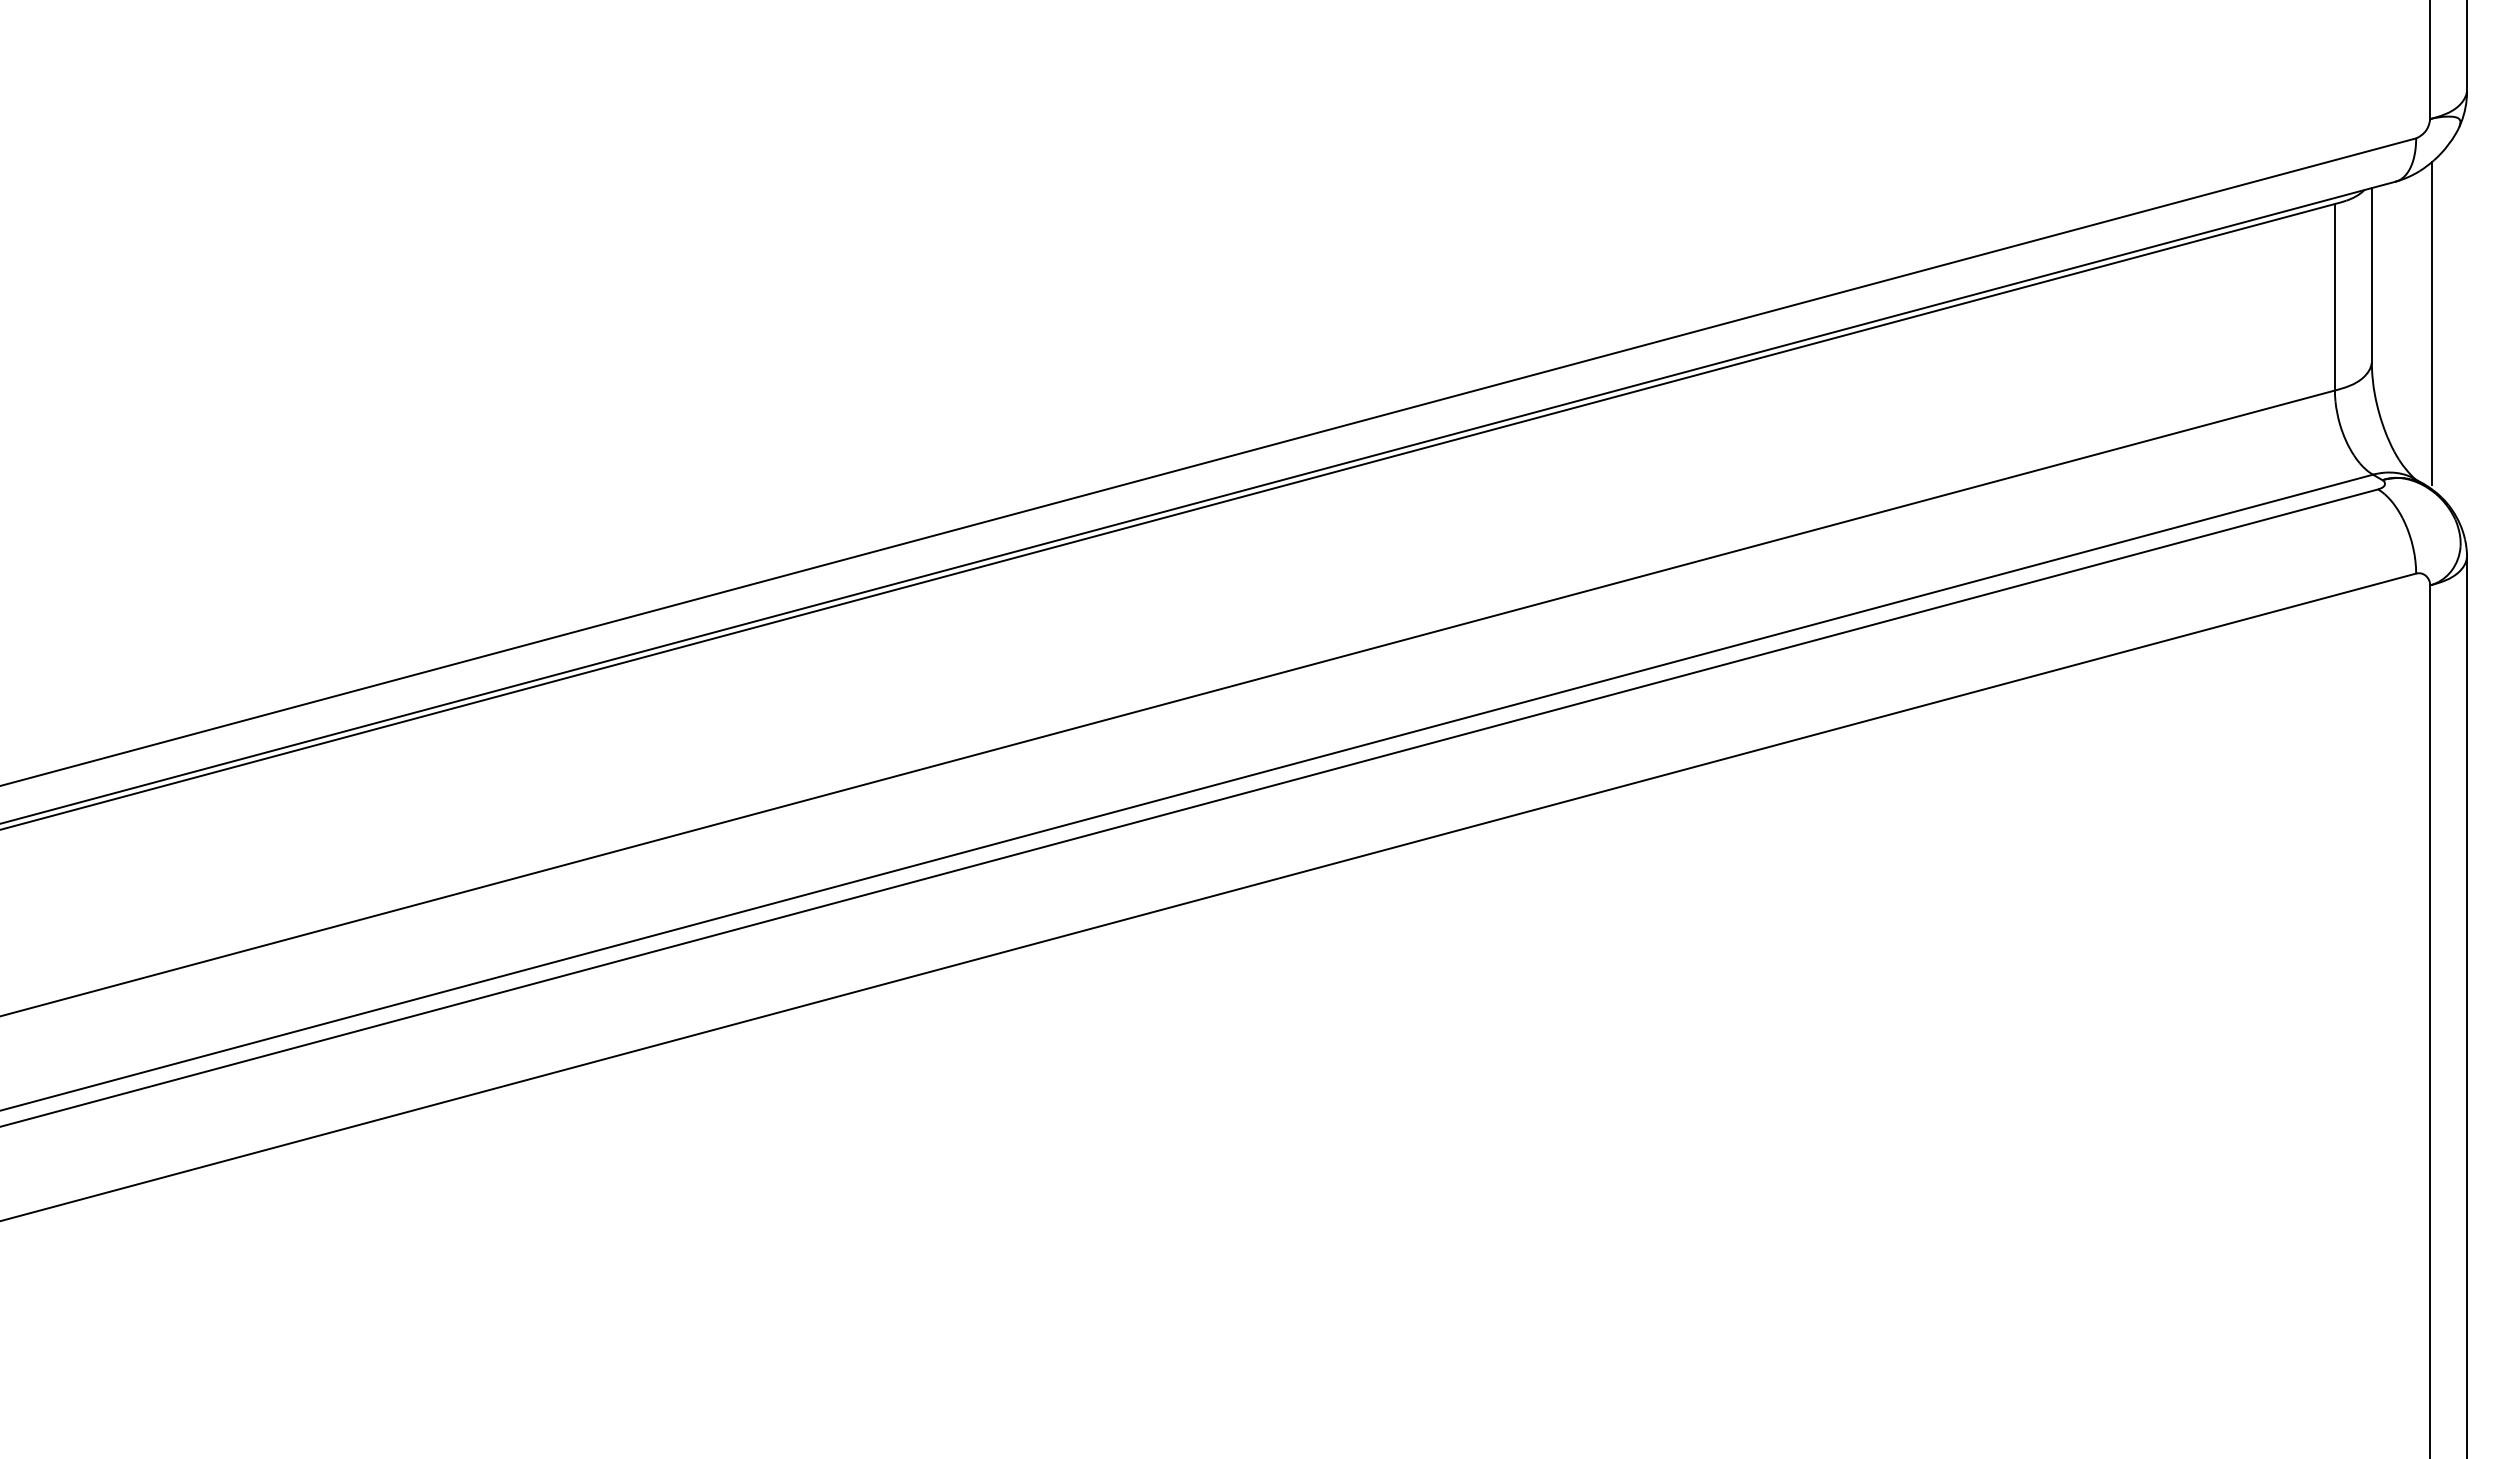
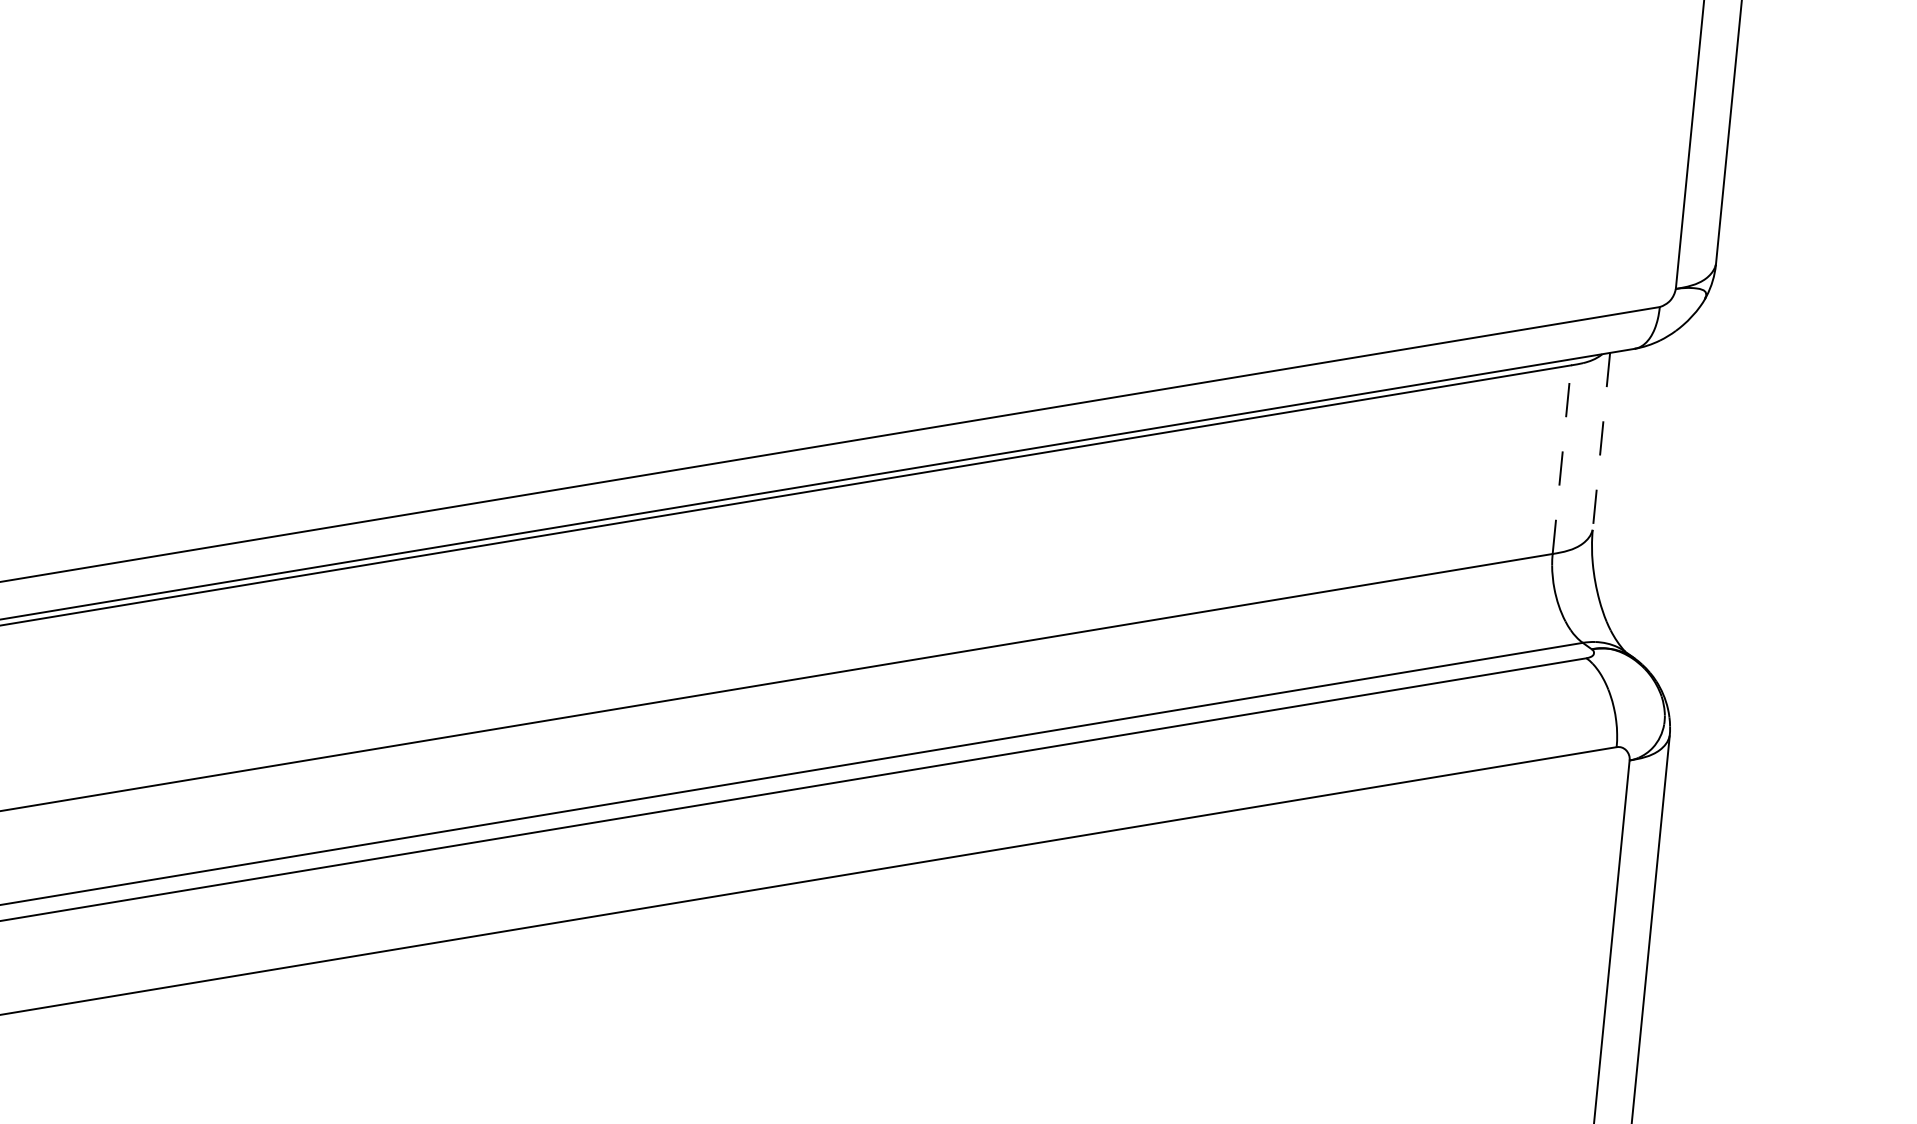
line: (2371, 276) -> (1600, 442), solid -> dashed
line: (2334, 296) -> (1561, 458), solid -> dashed
line: (2431, 323) -> (1656, 495), removed

